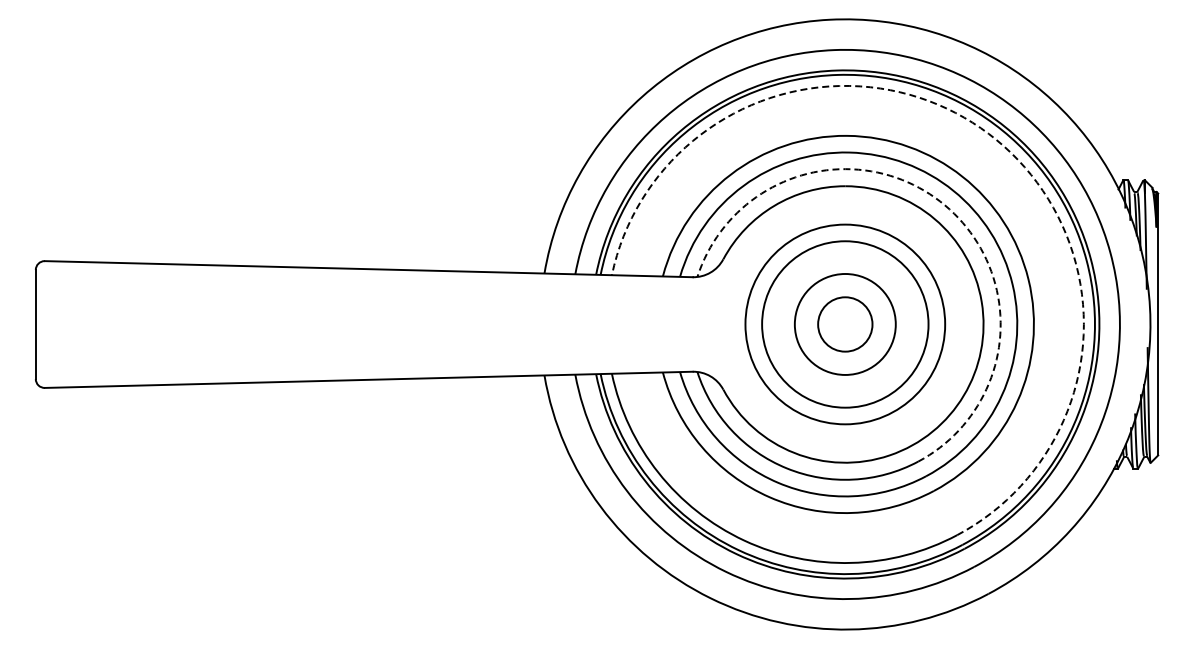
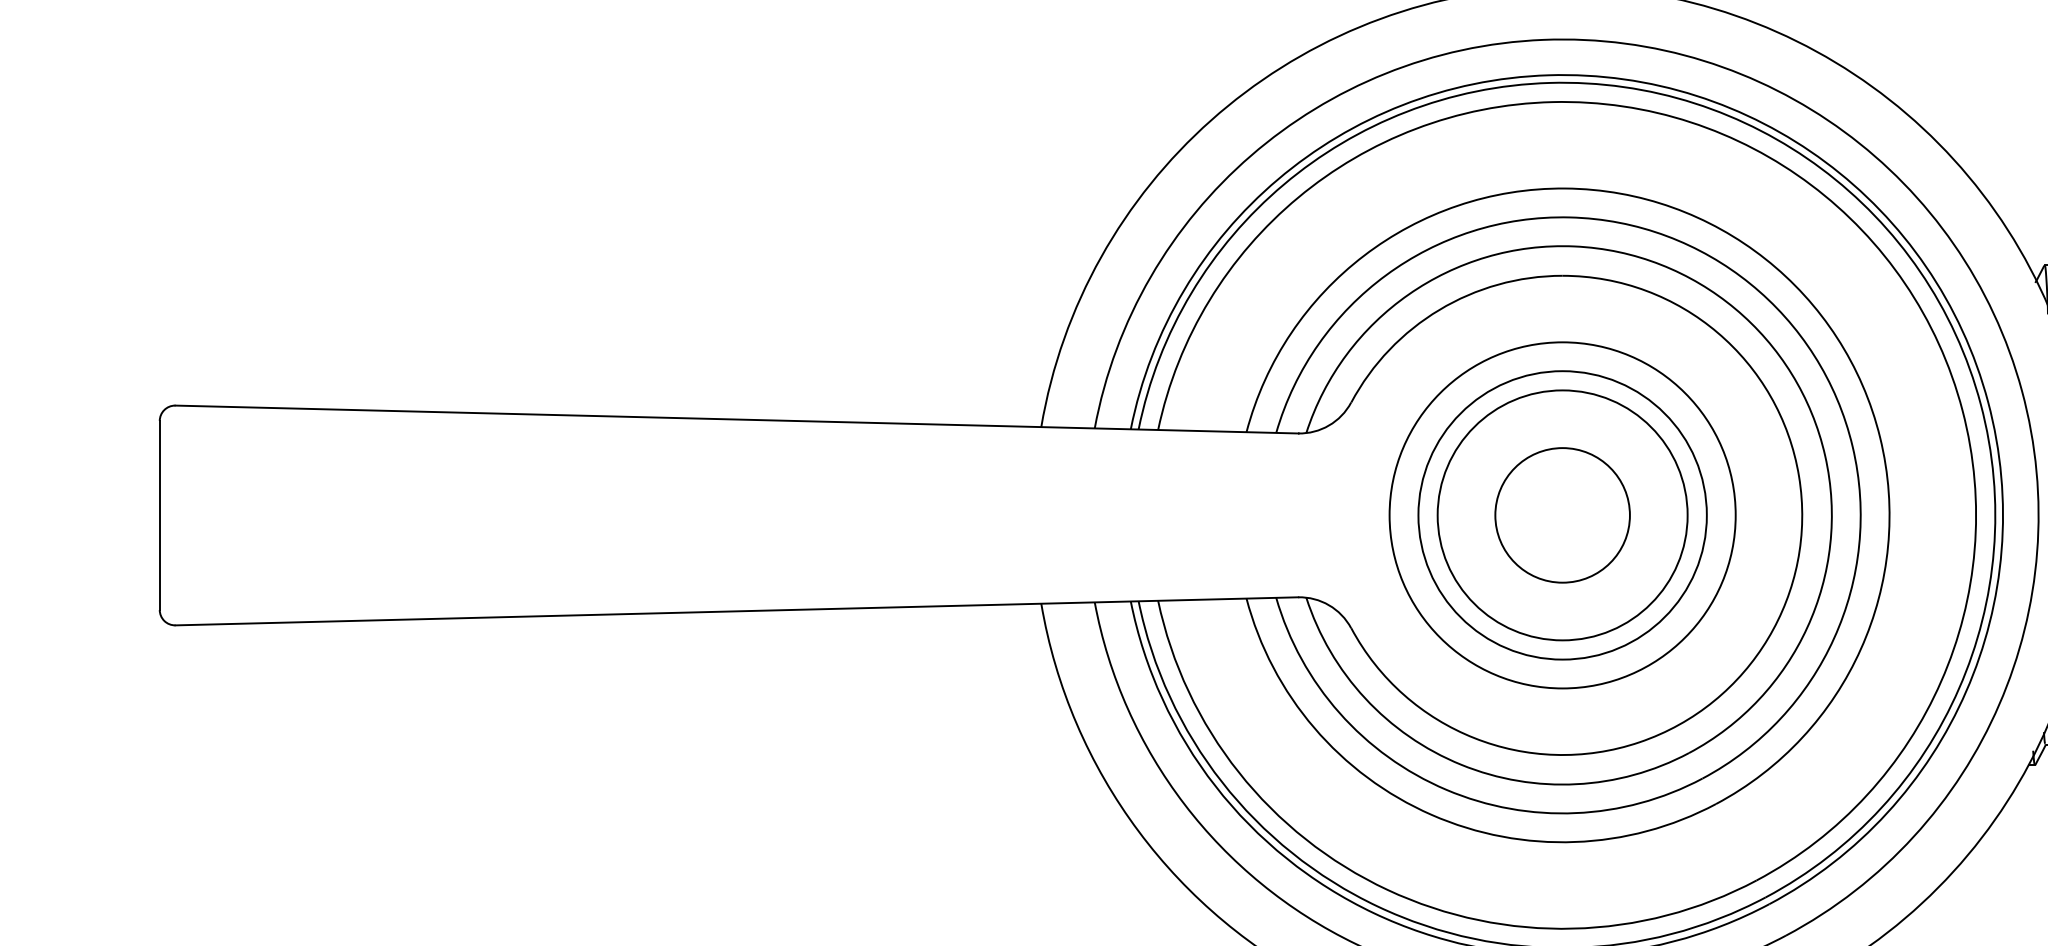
arc: (988, 133) -> (1810, 184), dashed -> solid
arc: (944, 205) -> (1734, 309), dashed -> solid
circle: (845, 324) -> (1562, 515), size x1.43
circle: (845, 324) -> (1562, 515), size x1.43

